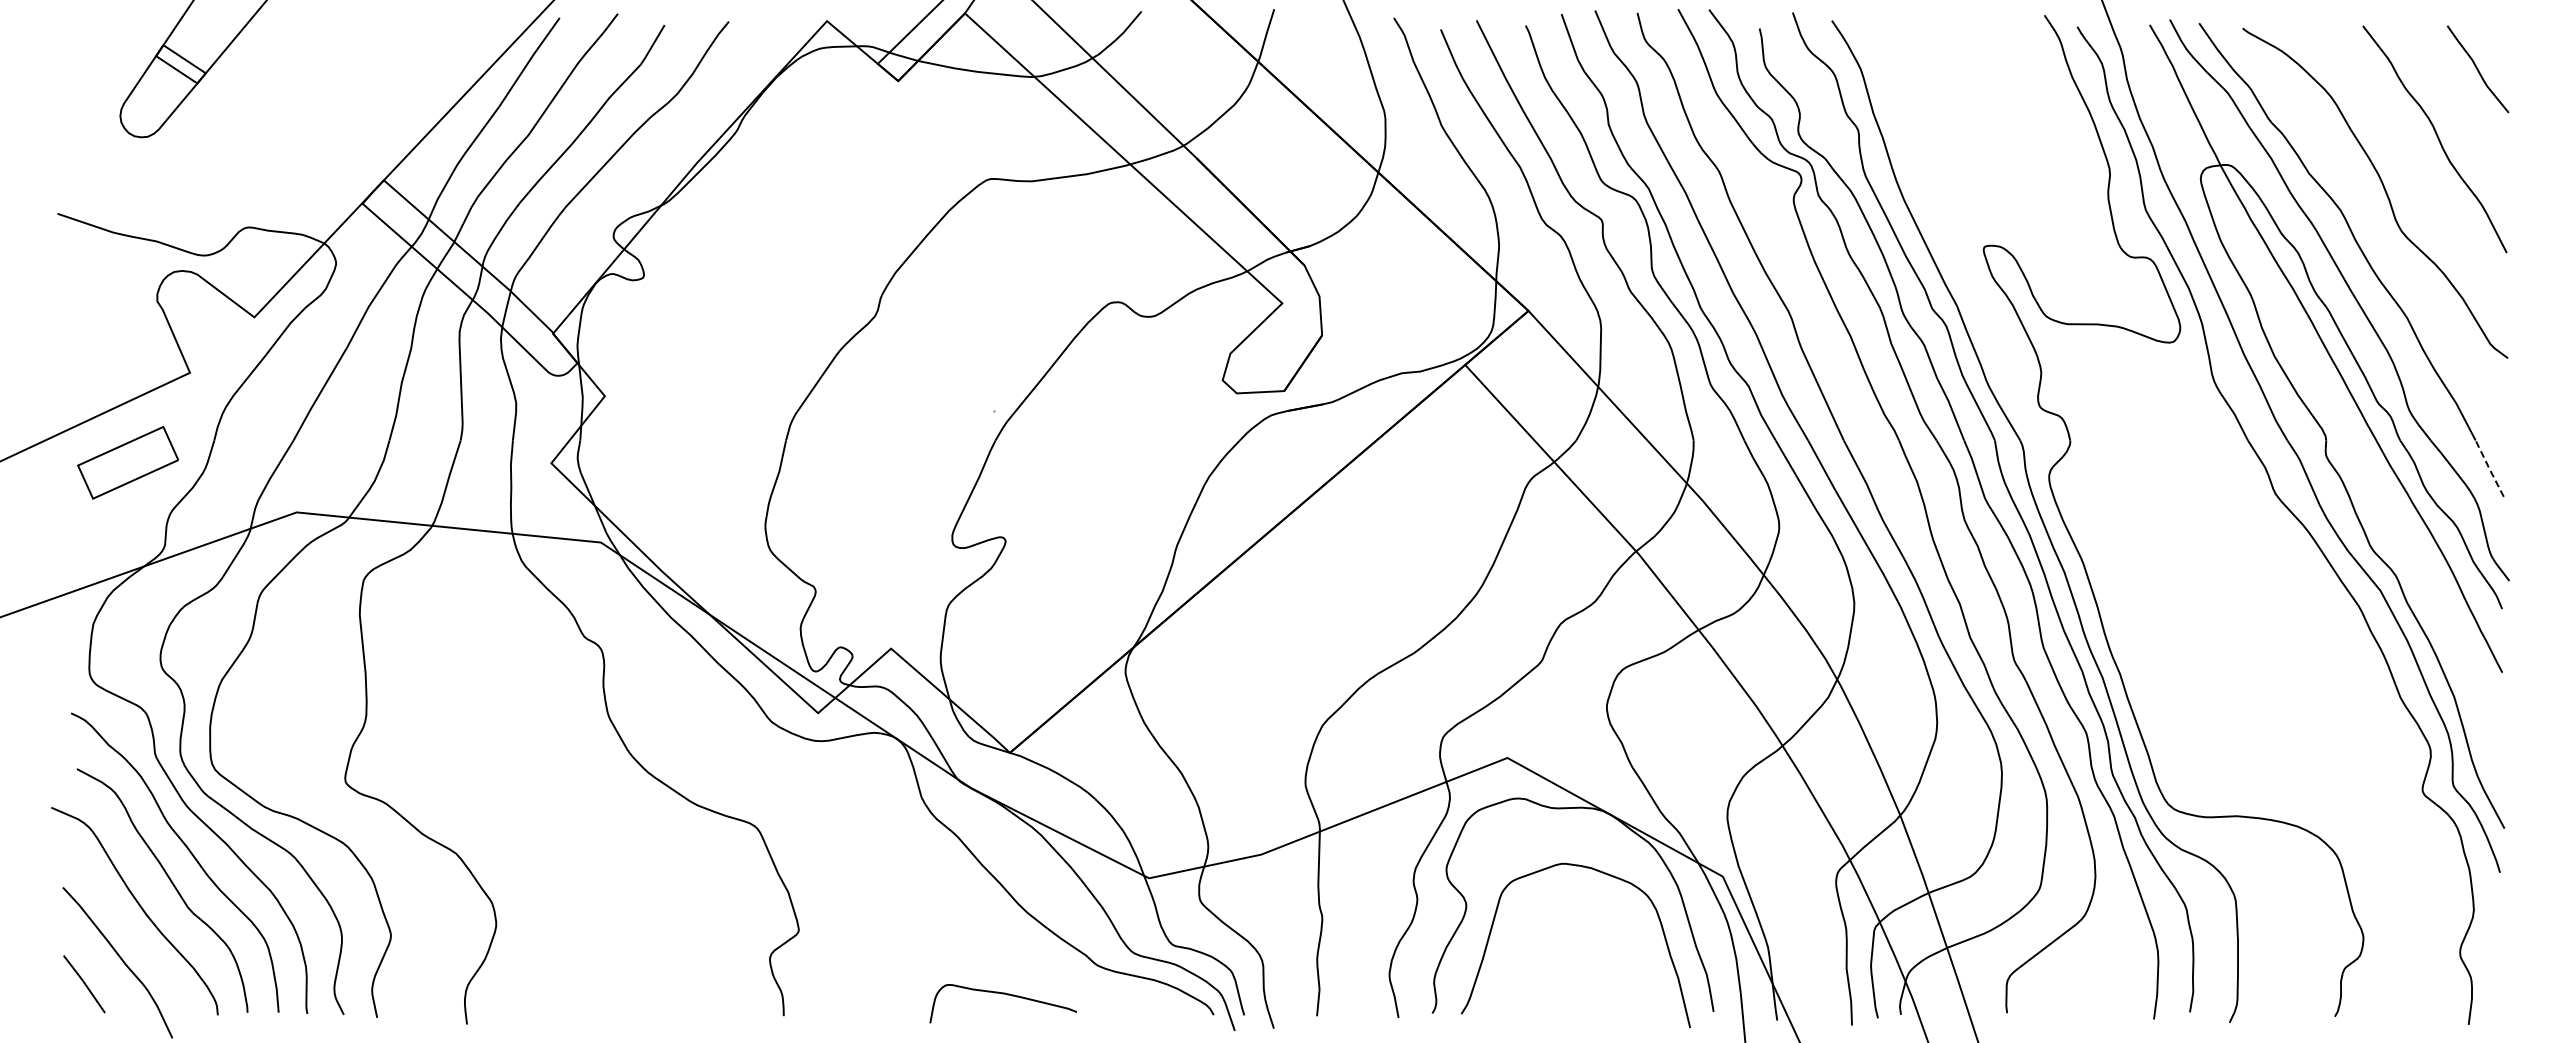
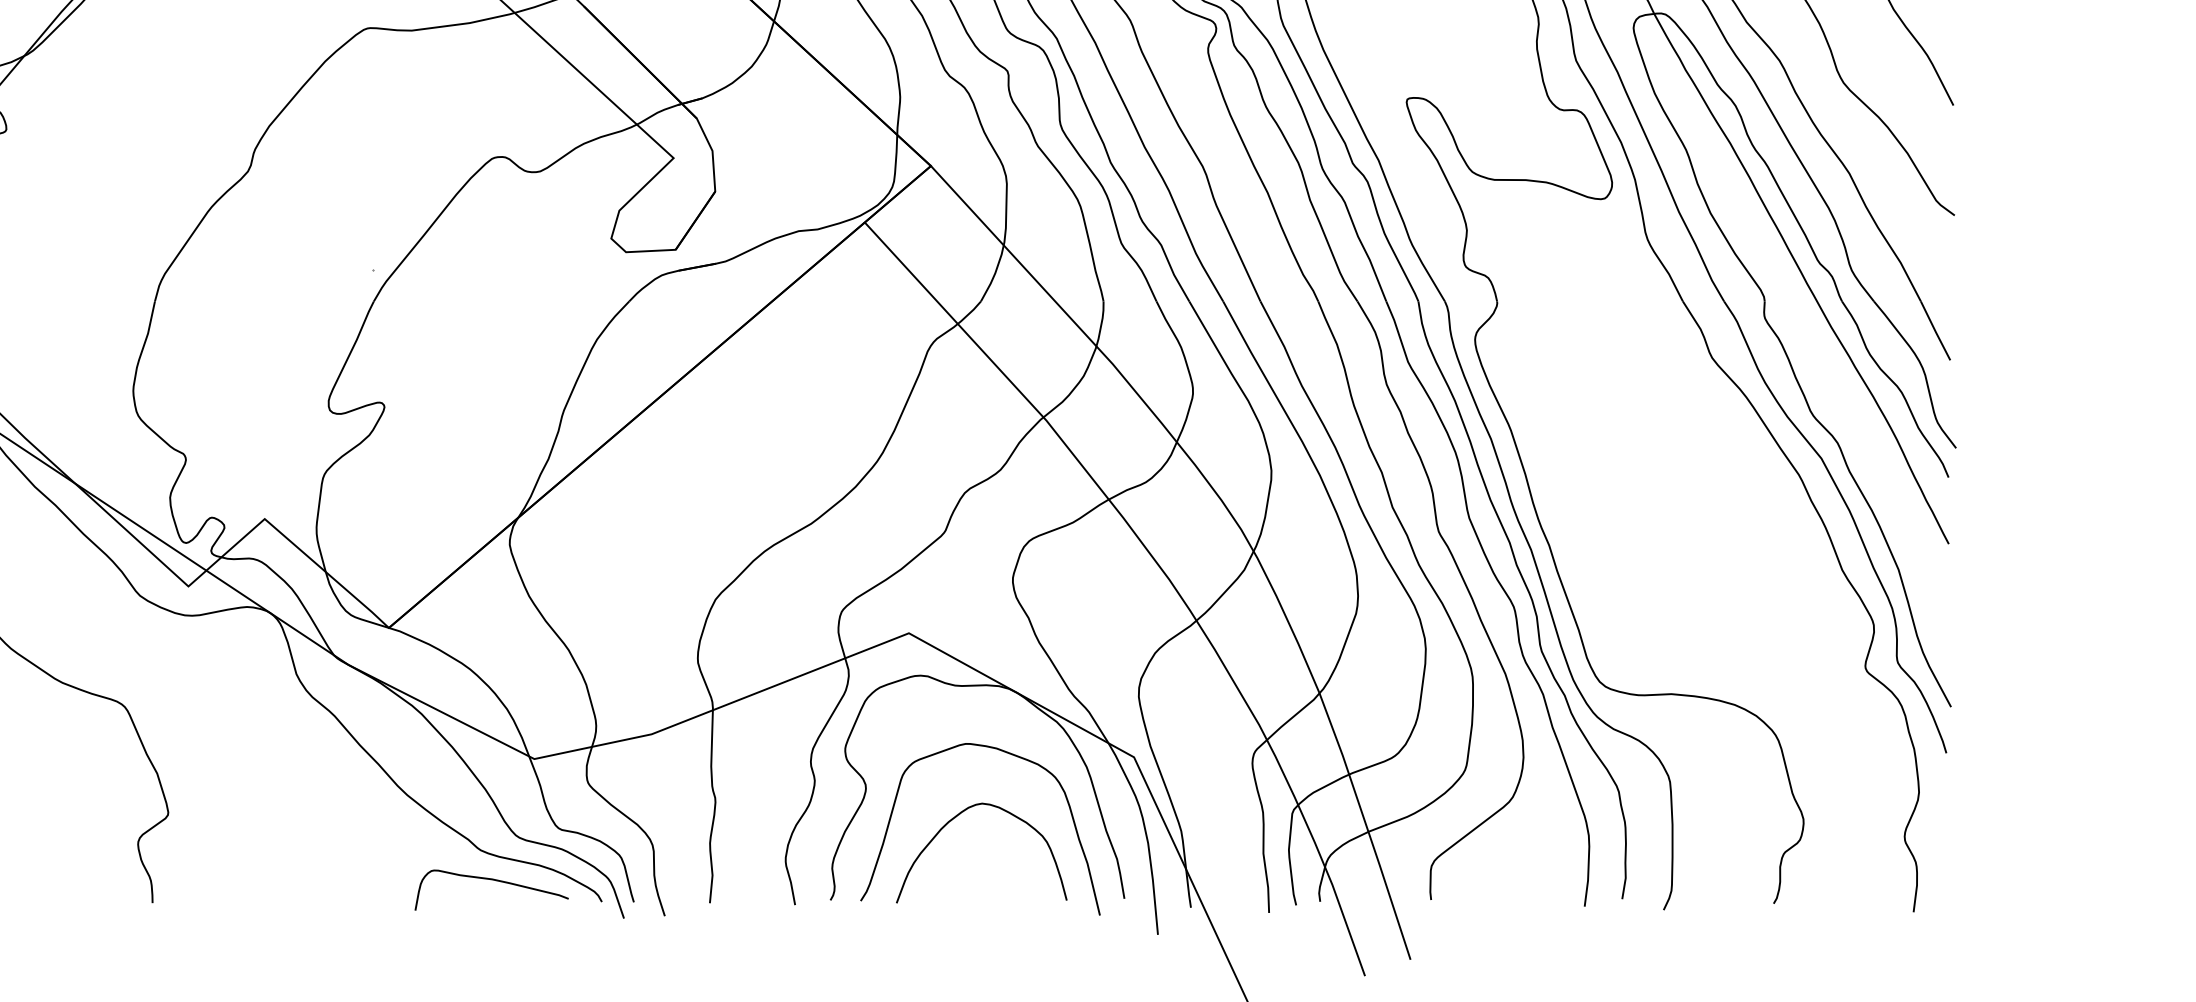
line: (2489, 468) -> (1935, 330), dashed -> solid
curve: (1551, 935) -> (954, 818), added
curve: (1007, 995) -> (496, 881), moved

